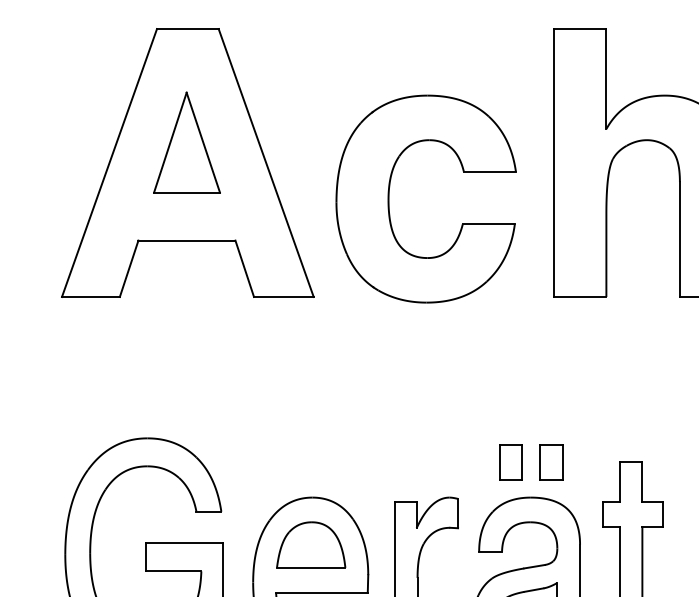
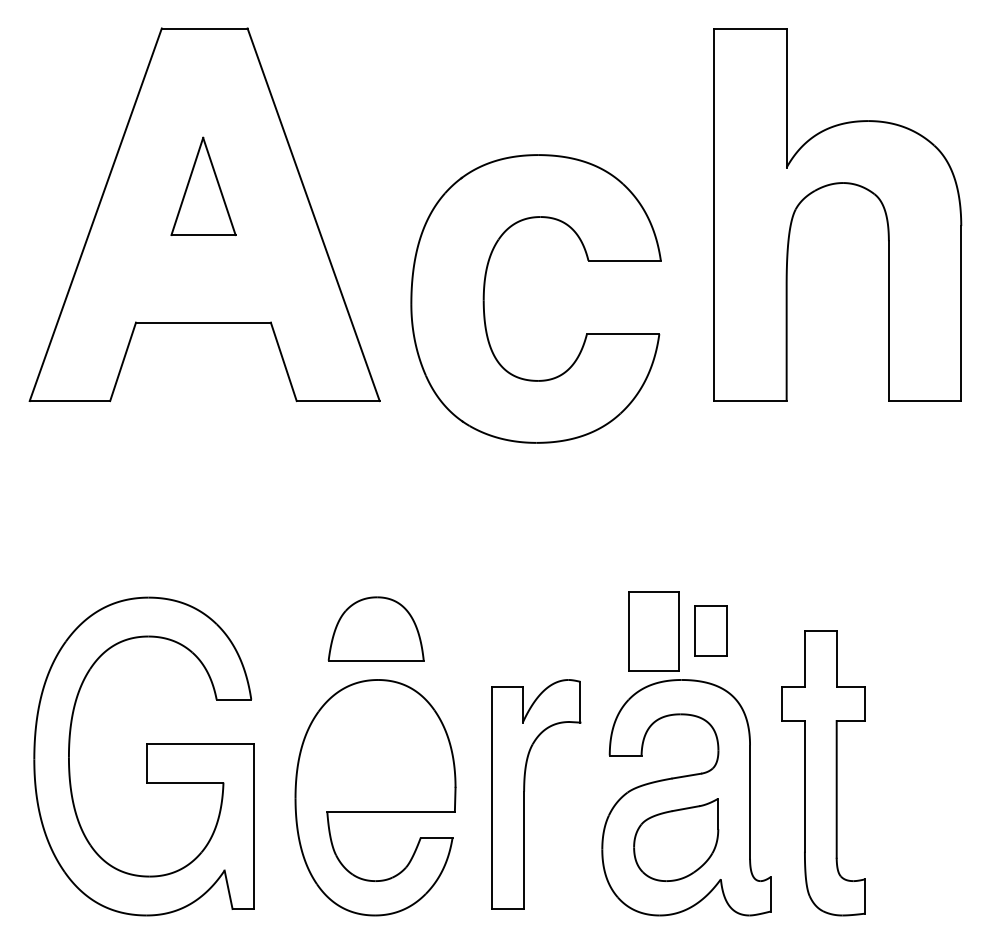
part: (186, 142) -> (203, 186), size x0.7
part: (389, 198) -> (484, 298), moved
part: (510, 462) -> (653, 630), size x1.6
part: (310, 544) -> (375, 628), moved

